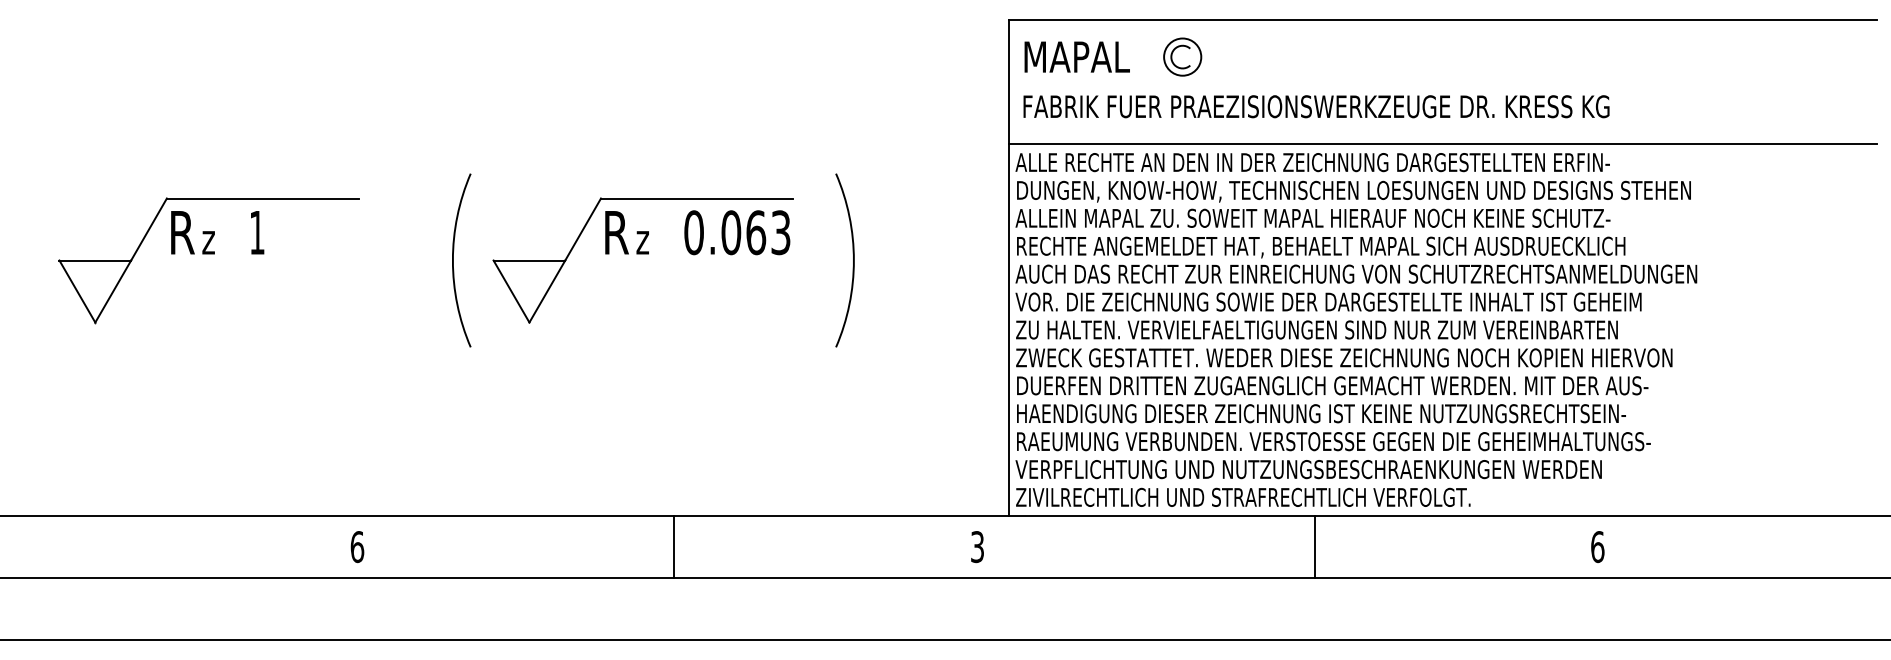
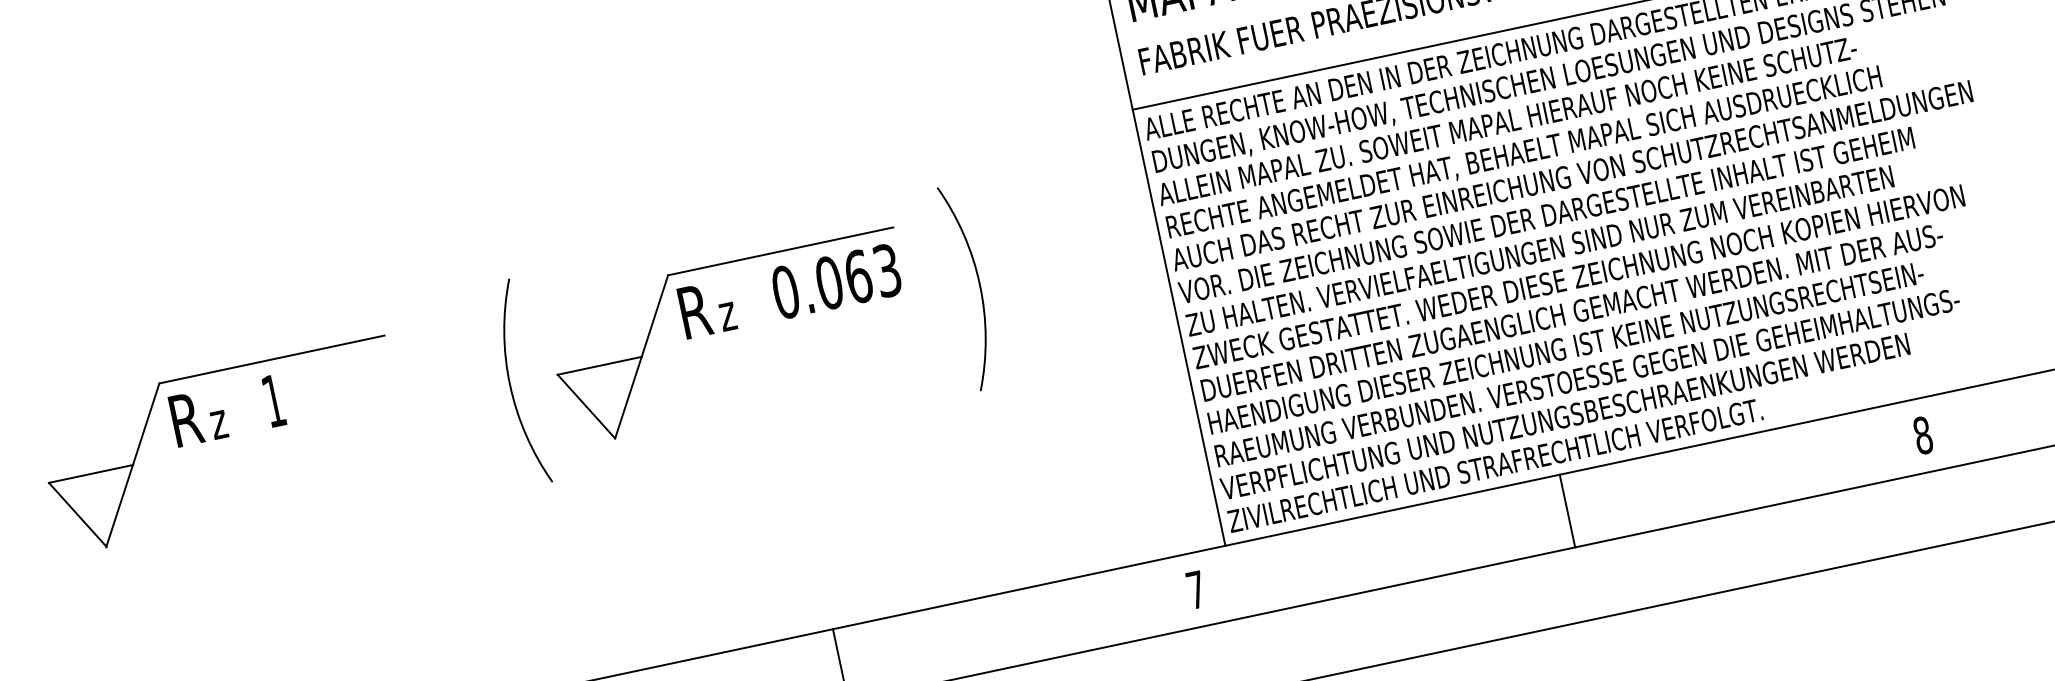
text: (1597, 546) -> (1922, 434), 6 -> 8
text: (977, 547) -> (1196, 590), 3 -> 7
line: (1315, 547) -> (1567, 511), moved

